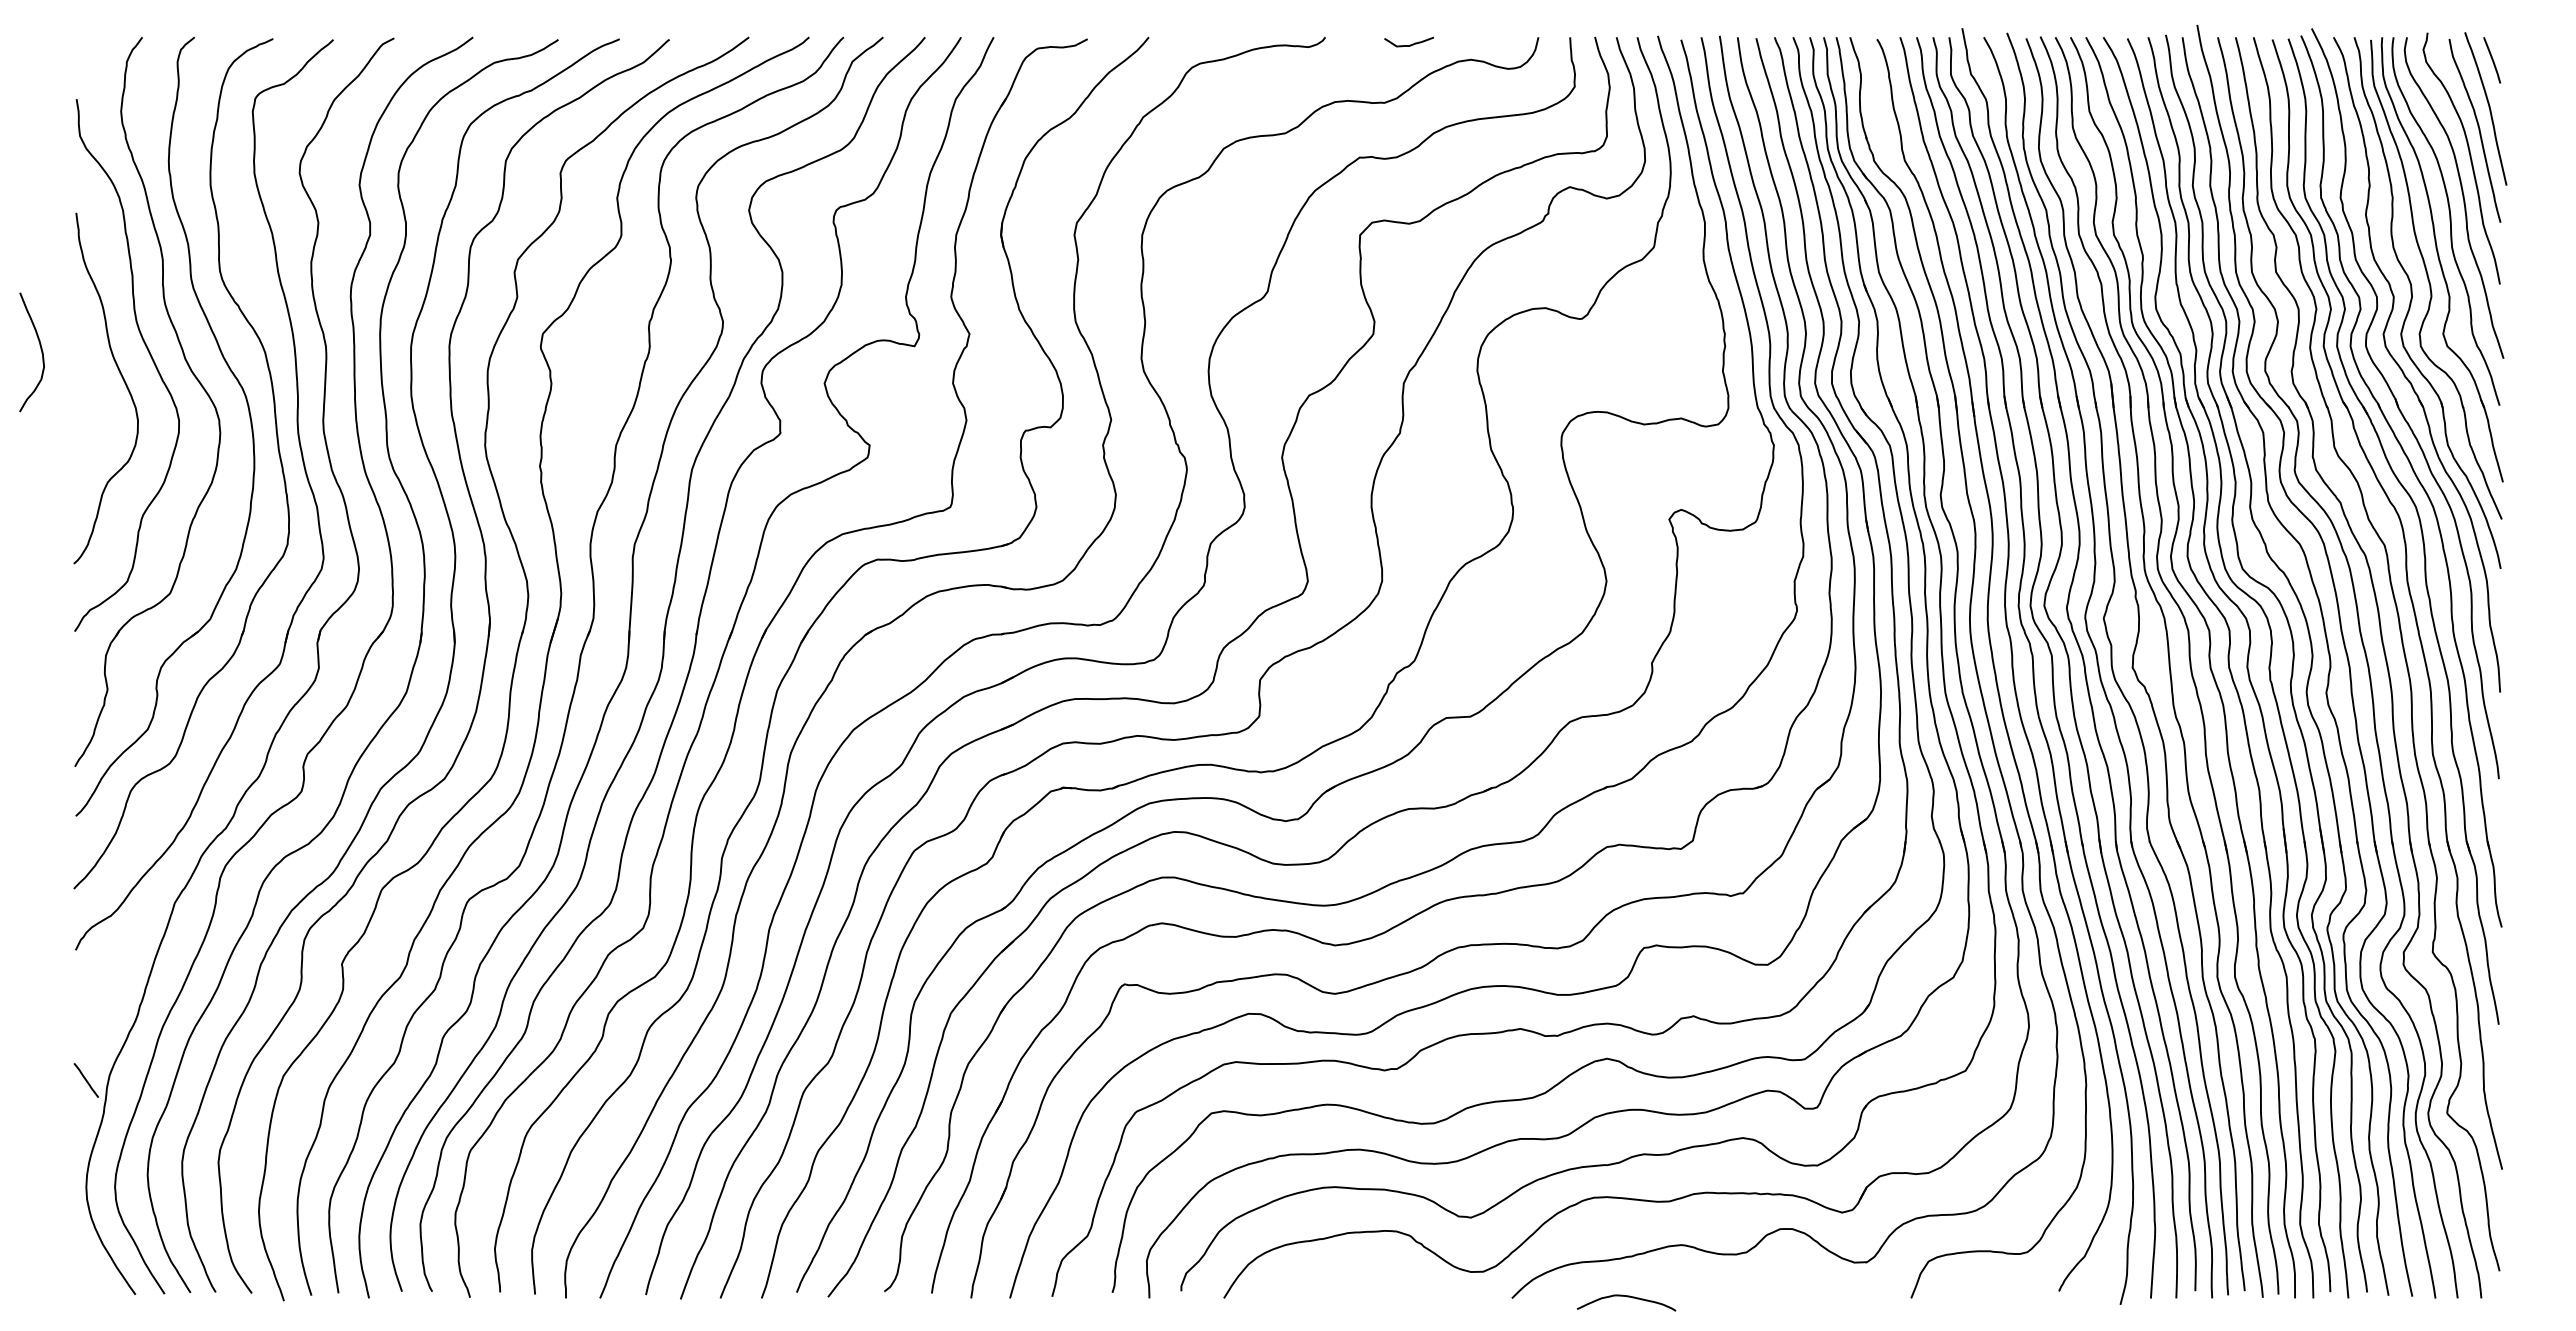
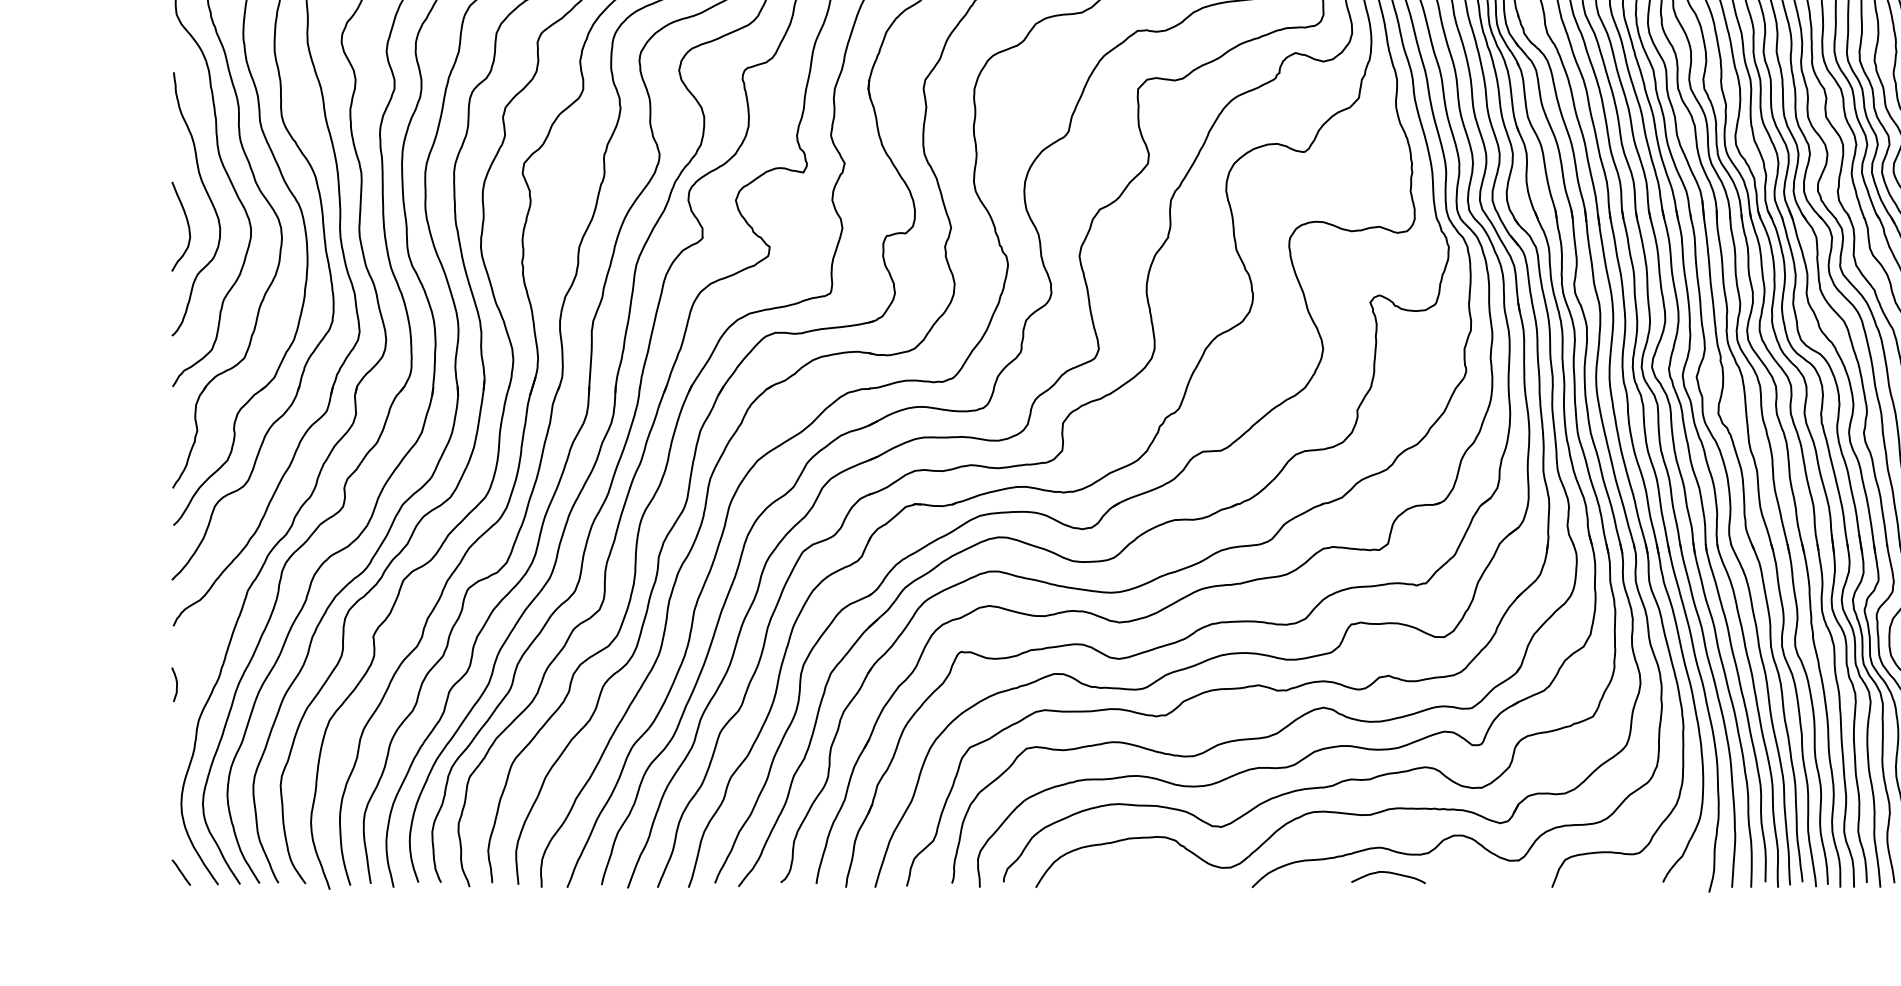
curve: (40, 349) -> (187, 224), moved
curve: (79, 1028) -> (176, 684), added
line: (85, 1080) -> (180, 872), moved
curve: (1627, 1297) -> (1389, 873), moved

